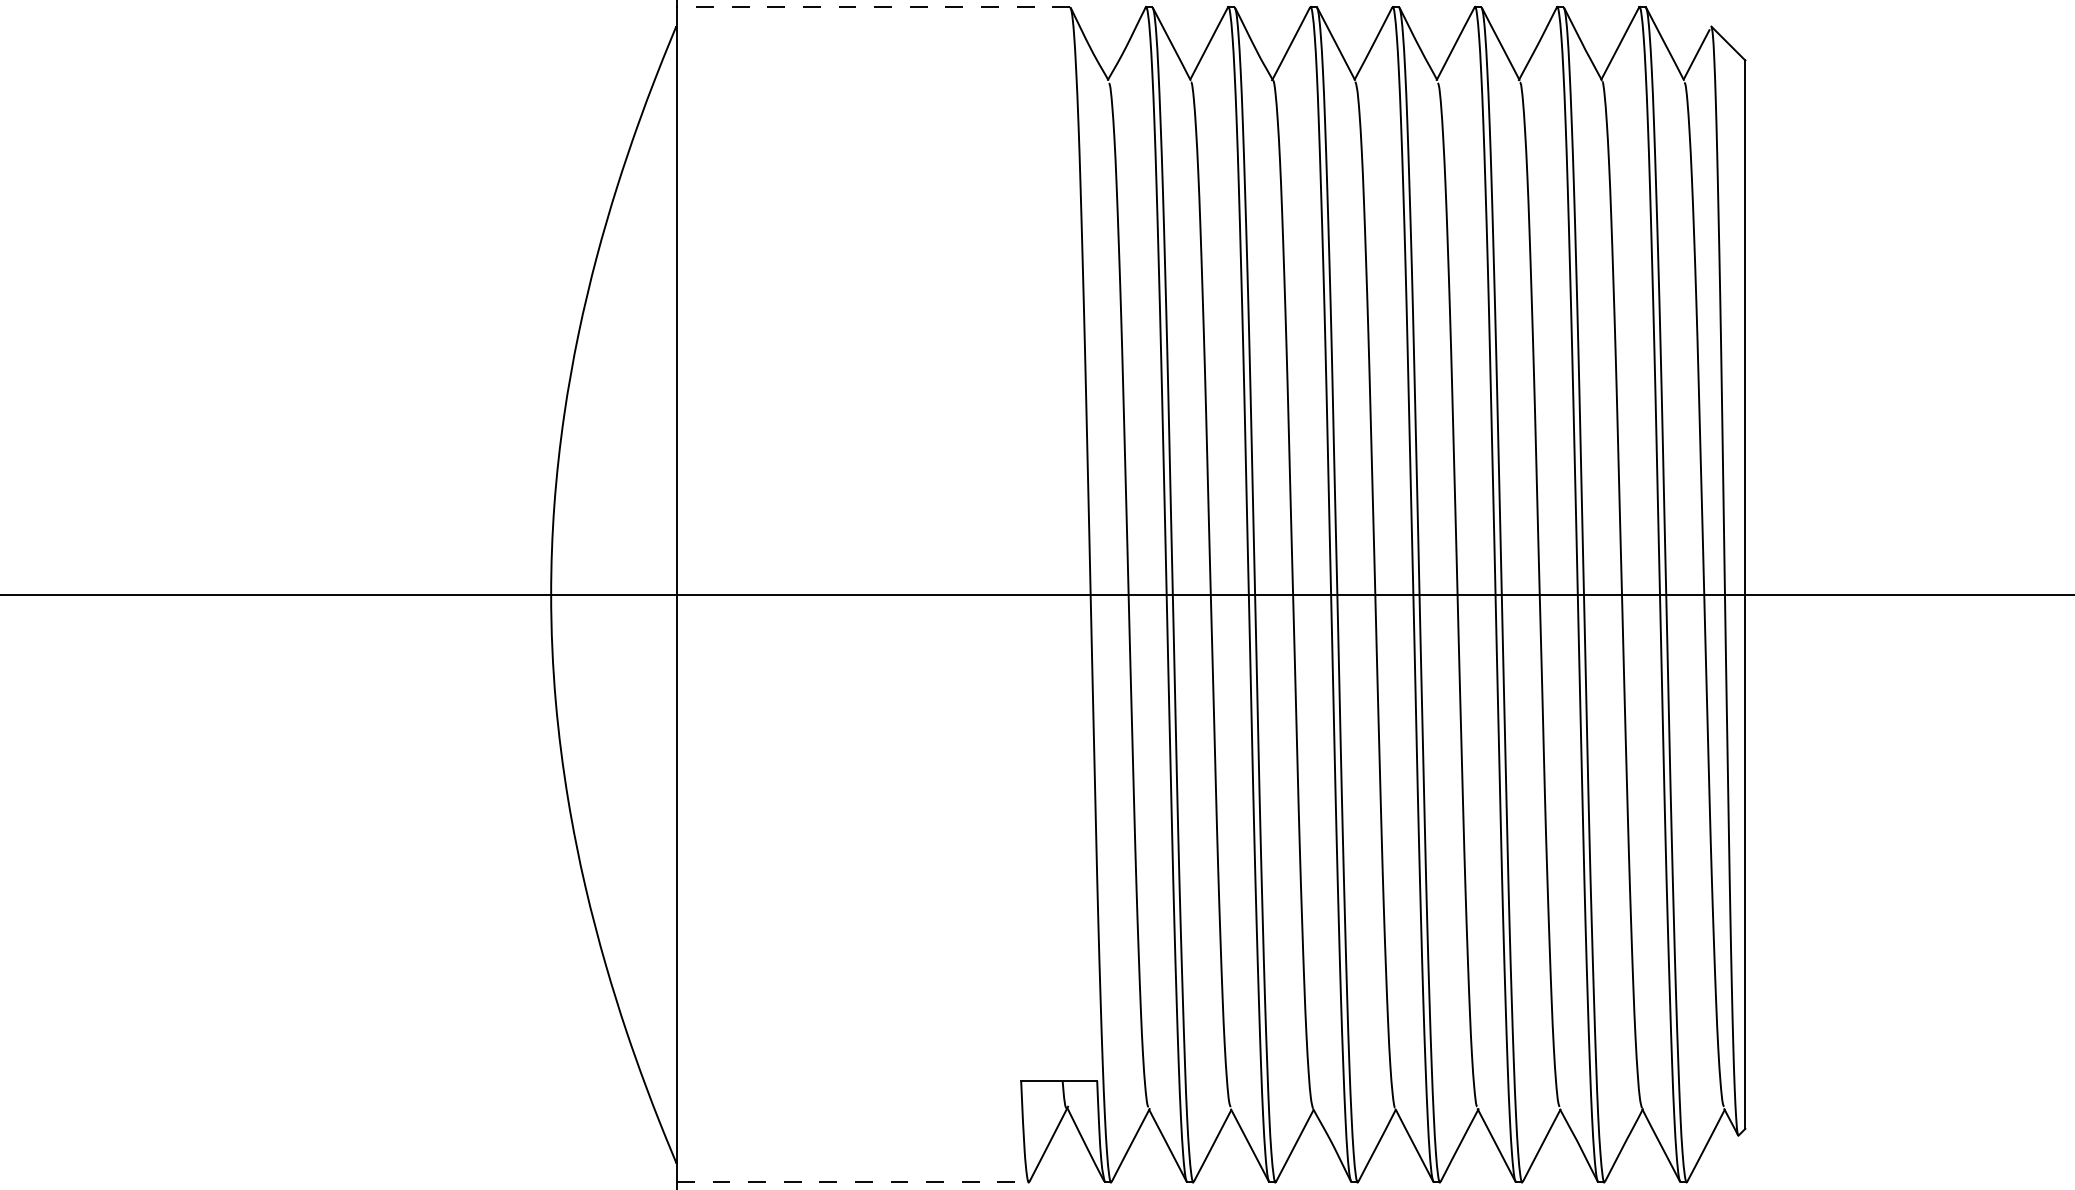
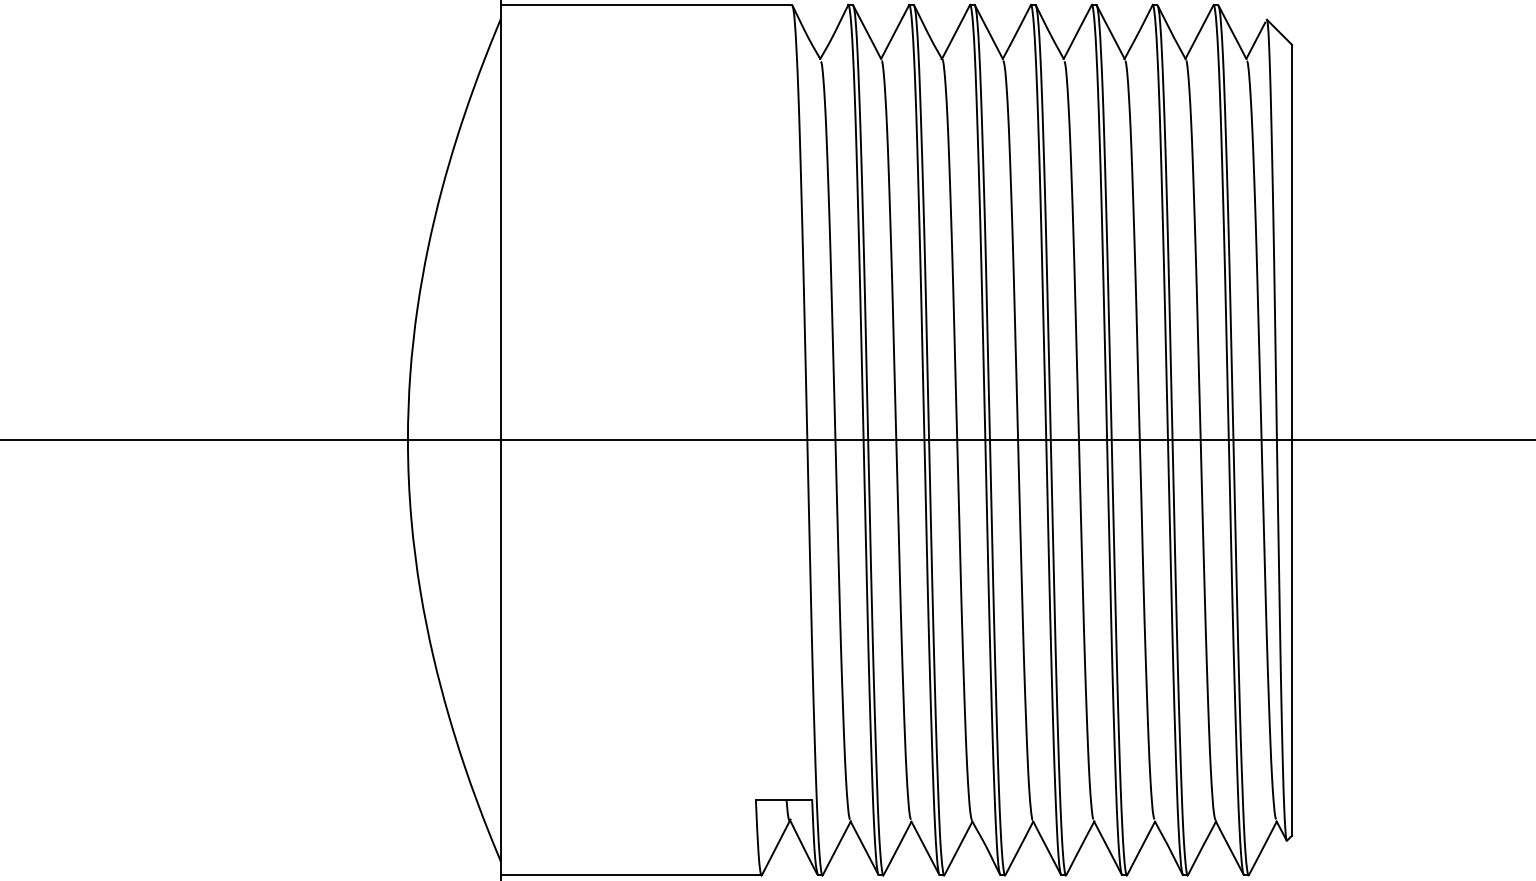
line: (873, 7) -> (646, 5), dashed -> solid
line: (853, 1182) -> (631, 875), dashed -> solid

